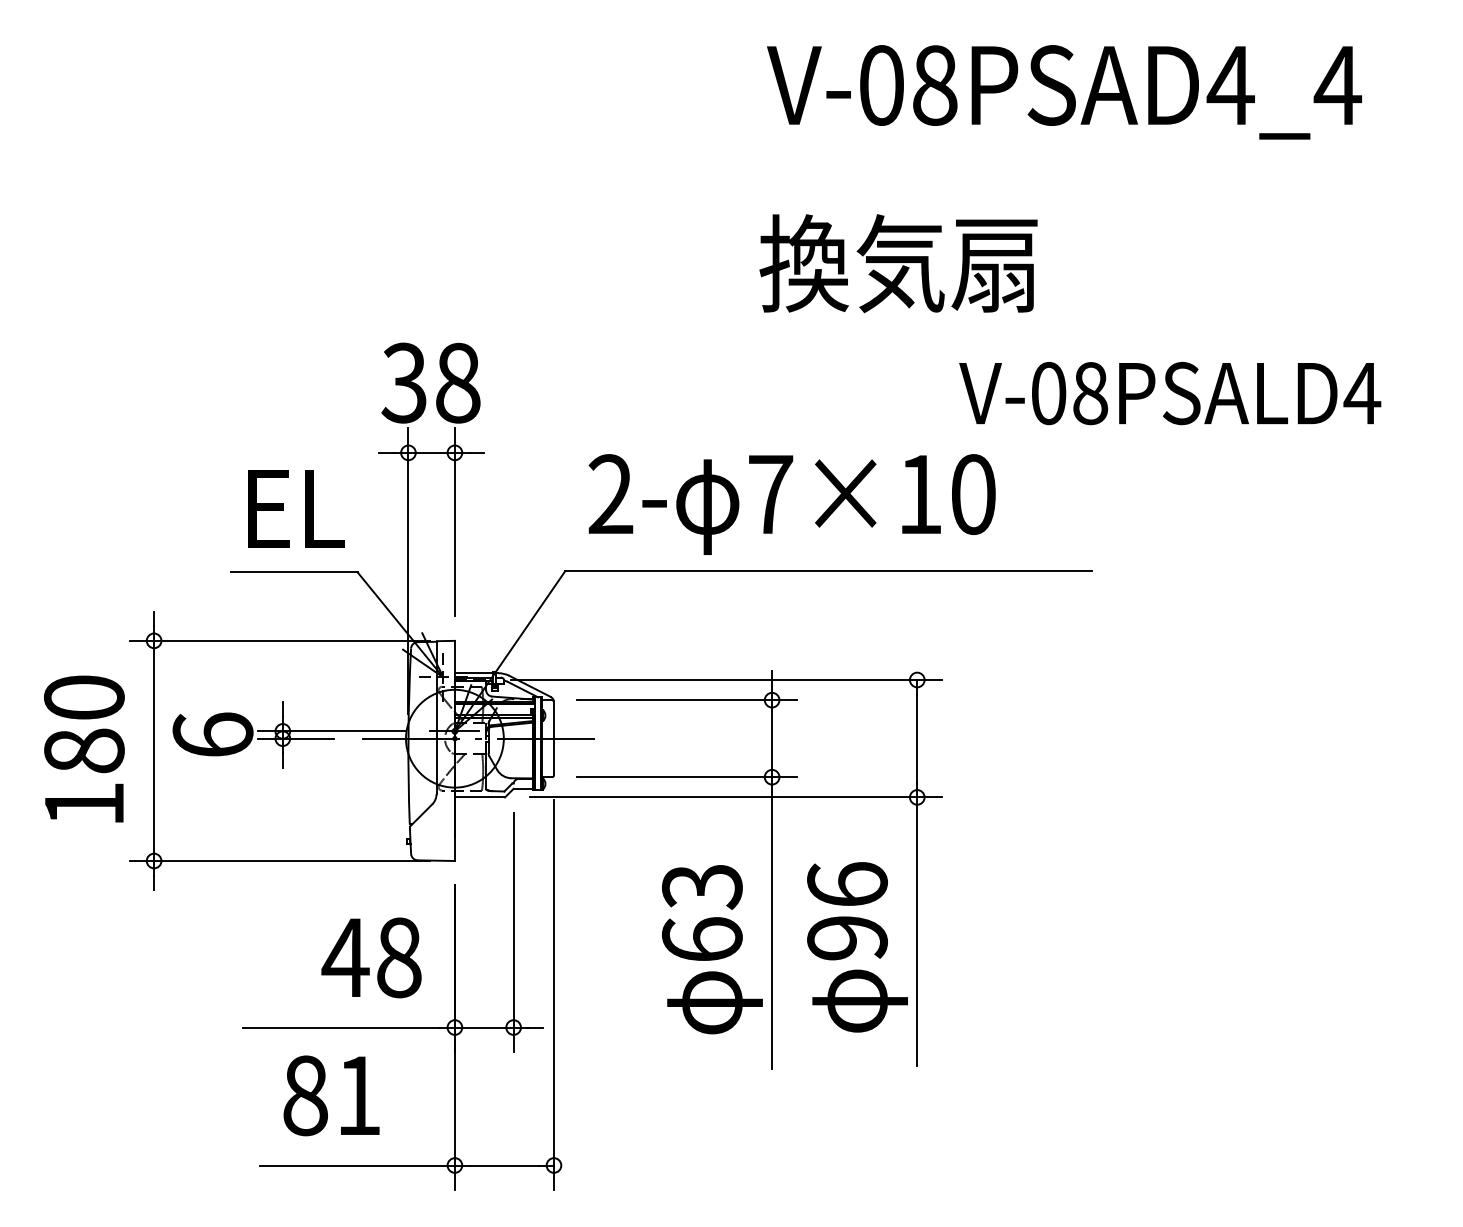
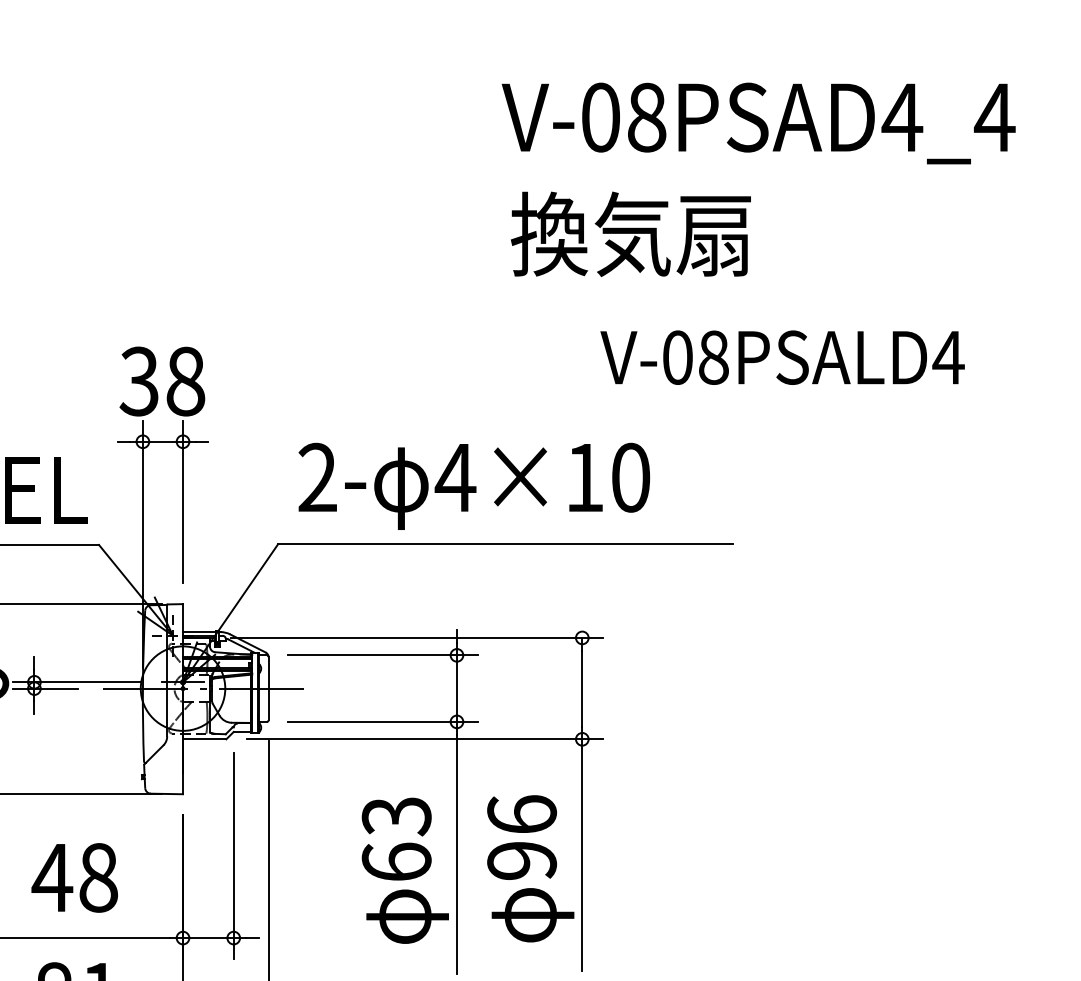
text: (1064, 92) -> (758, 123), moved
text: (898, 263) -> (630, 234), moved
text: (1170, 393) -> (782, 357), moved
text: (770, 494) -> (455, 477), 7×10 -> 4×10
text: (371, 957) -> (74, 877), moved

